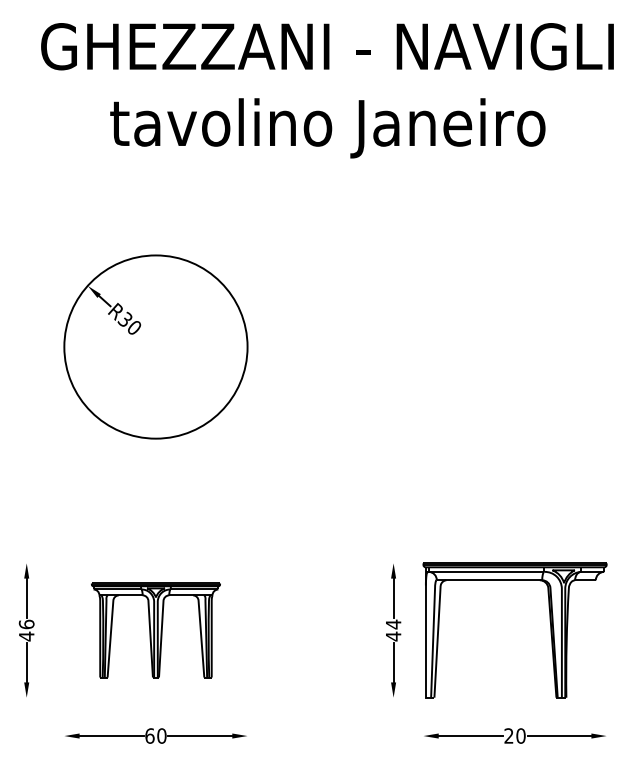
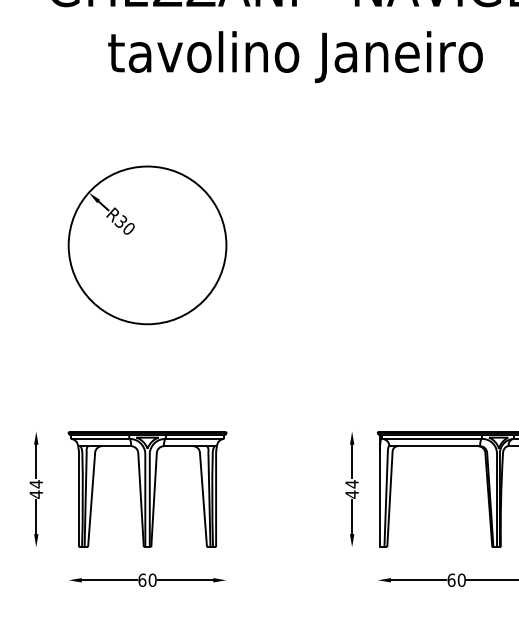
text: (26, 624) -> (36, 484), 46 -> 44
part: (155, 630) -> (147, 489), size x1.43
text: (508, 735) -> (451, 579), 20 -> 60

